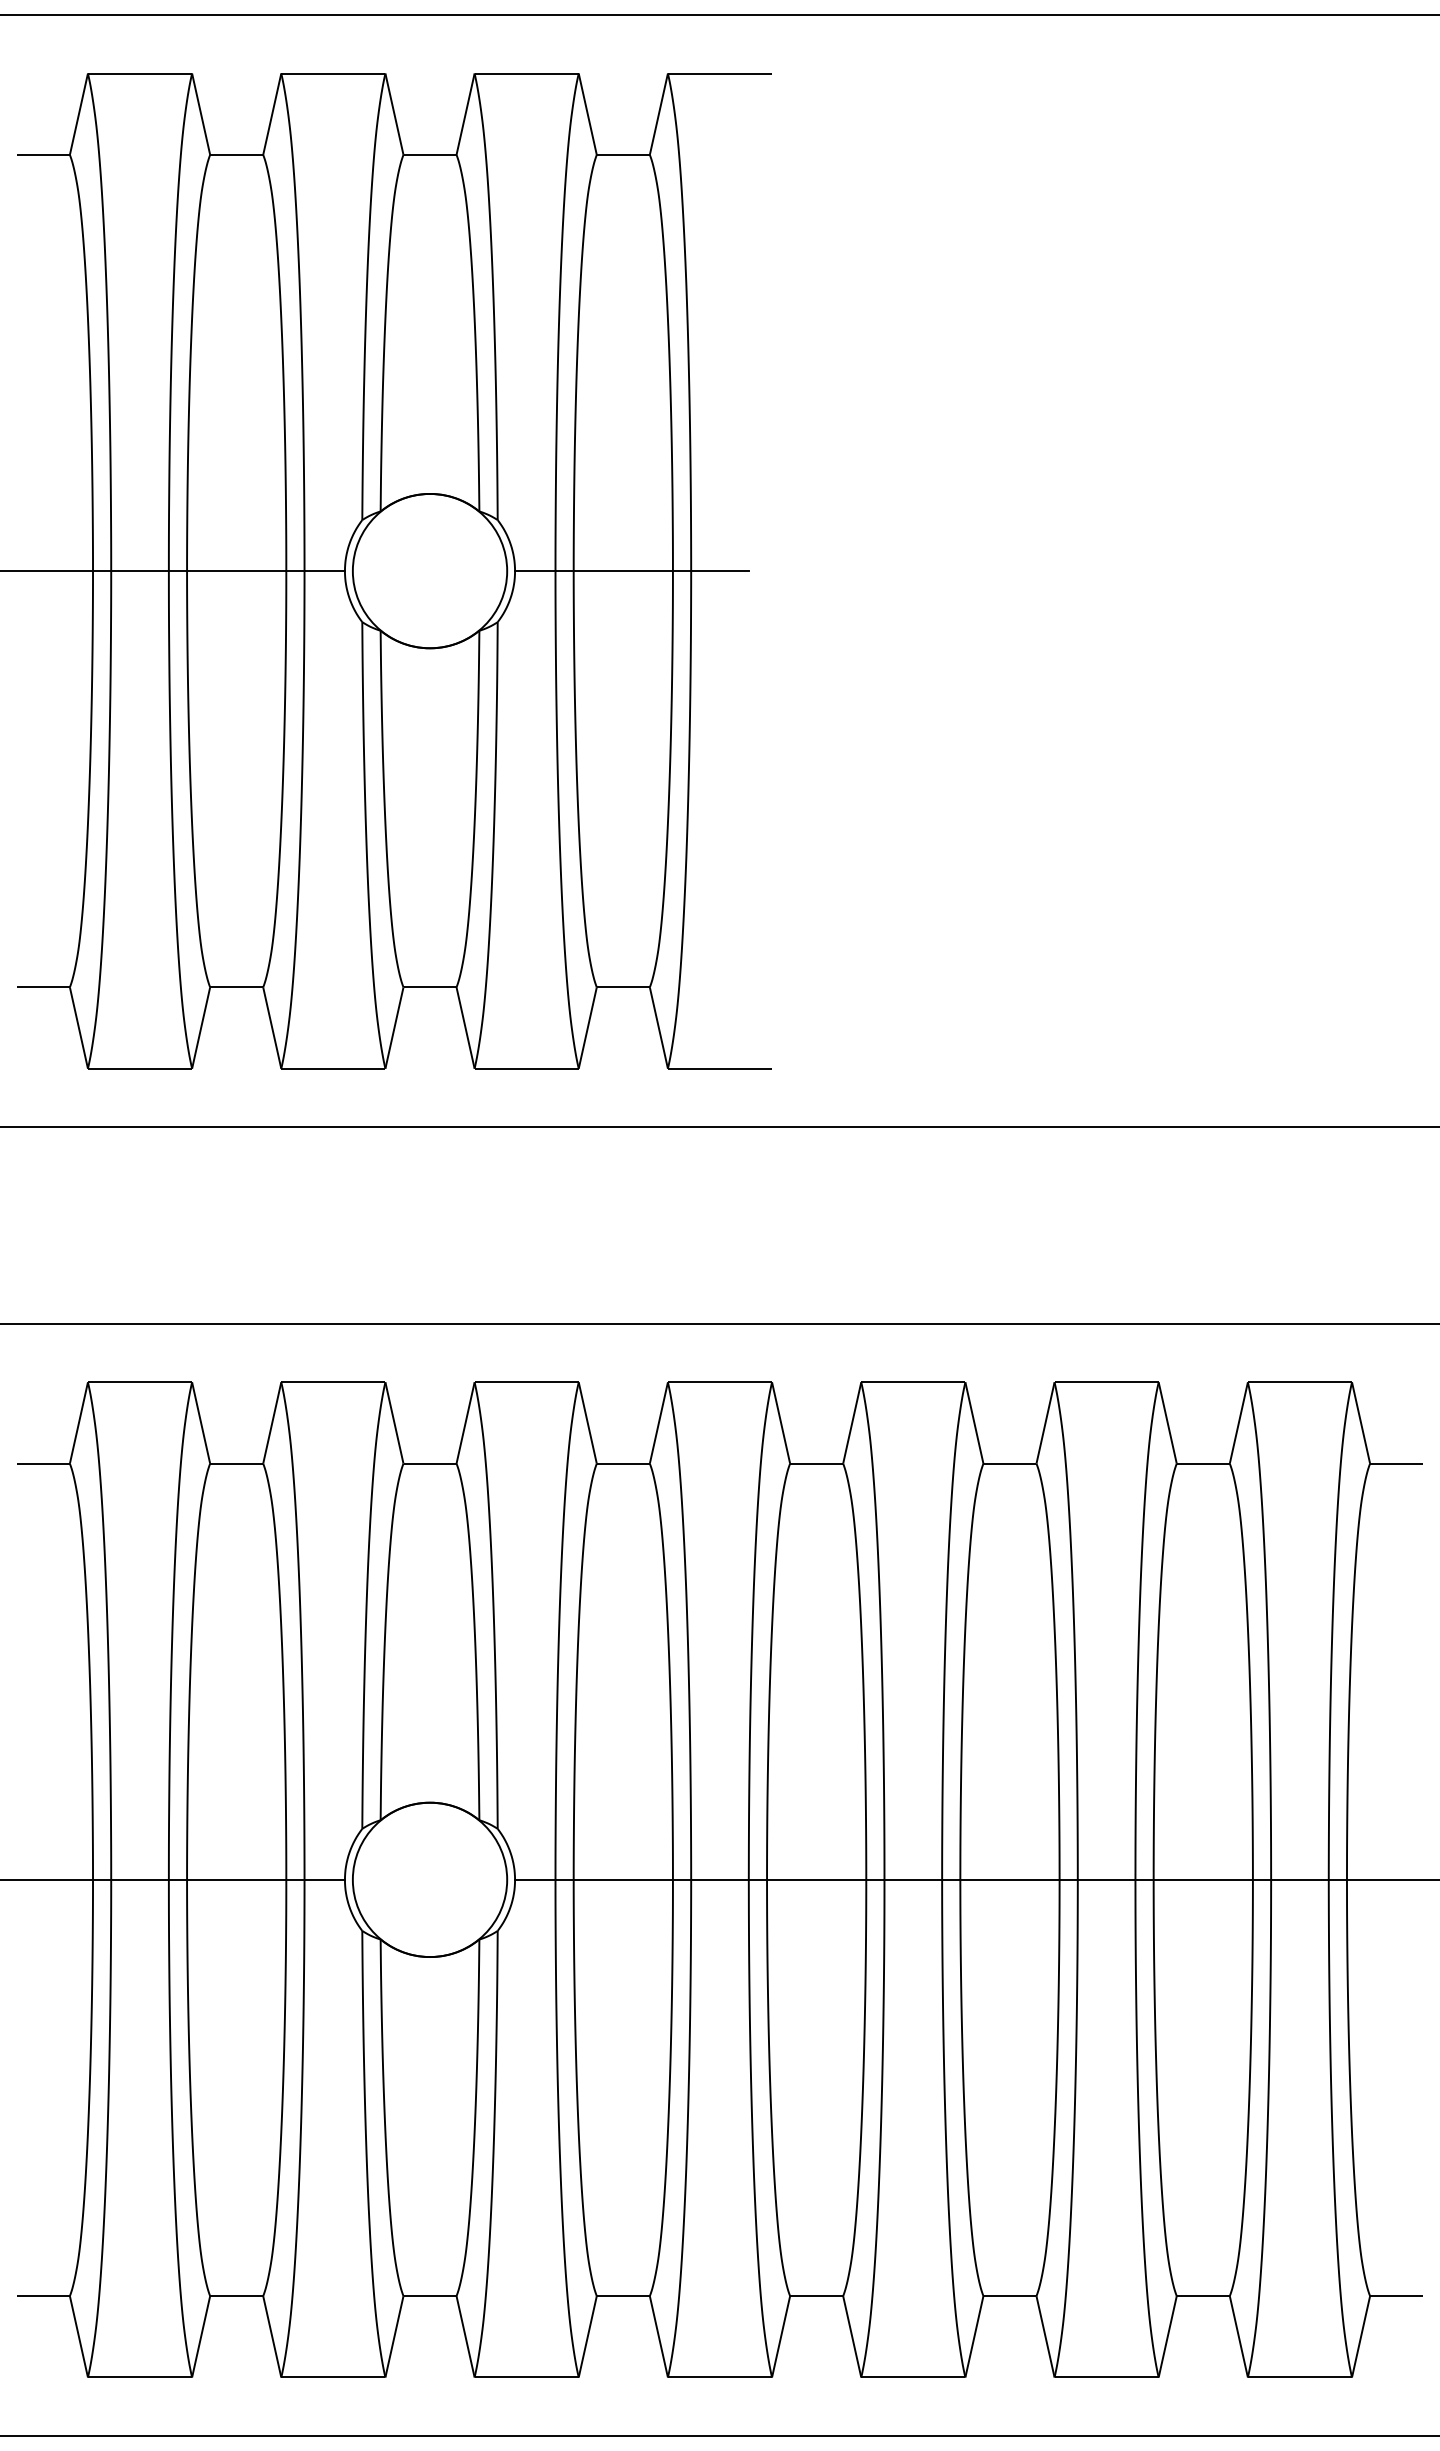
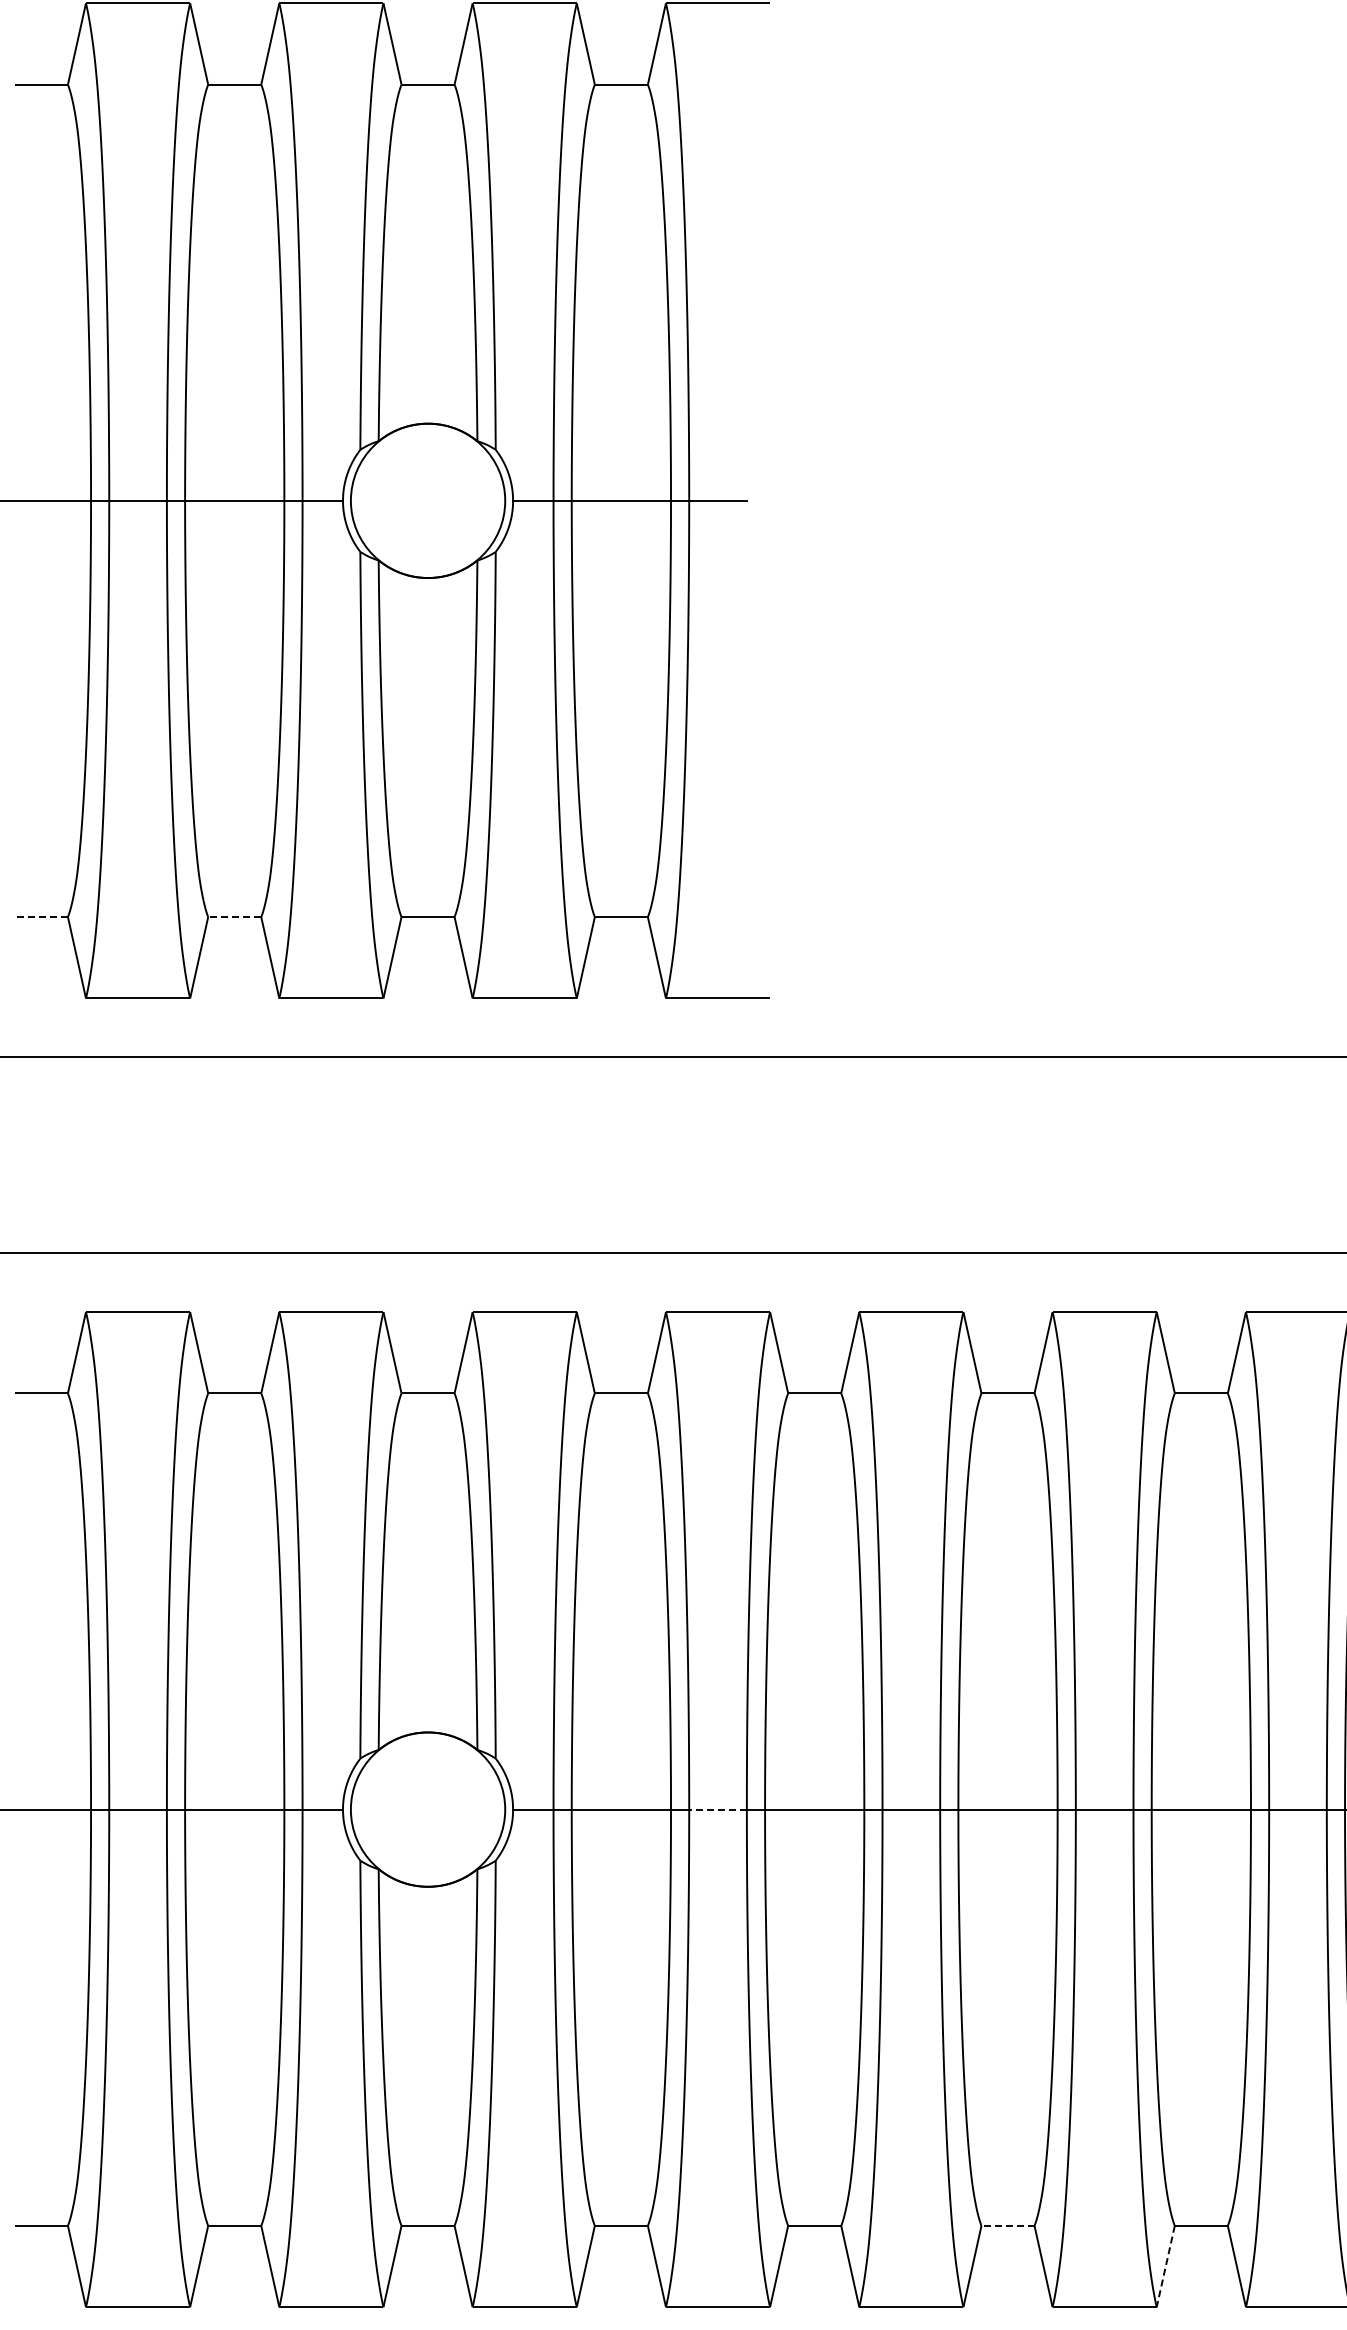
line: (42, 987) -> (40, 917), solid -> dashed
line: (235, 987) -> (233, 917), solid -> dashed
line: (719, 1879) -> (717, 1809), solid -> dashed
line: (1009, 2296) -> (1007, 2226), solid -> dashed
line: (1167, 2336) -> (1165, 2266), solid -> dashed

